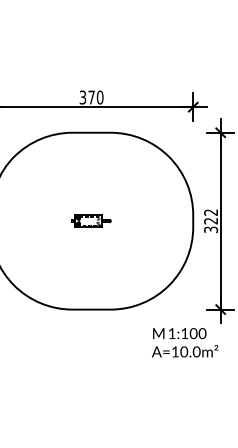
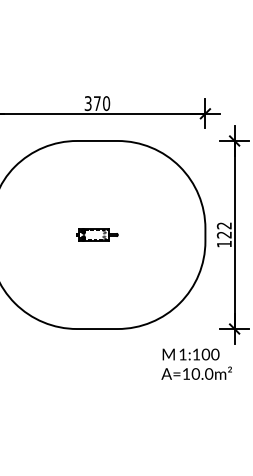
text: (210, 229) -> (223, 243), 322 -> 122

